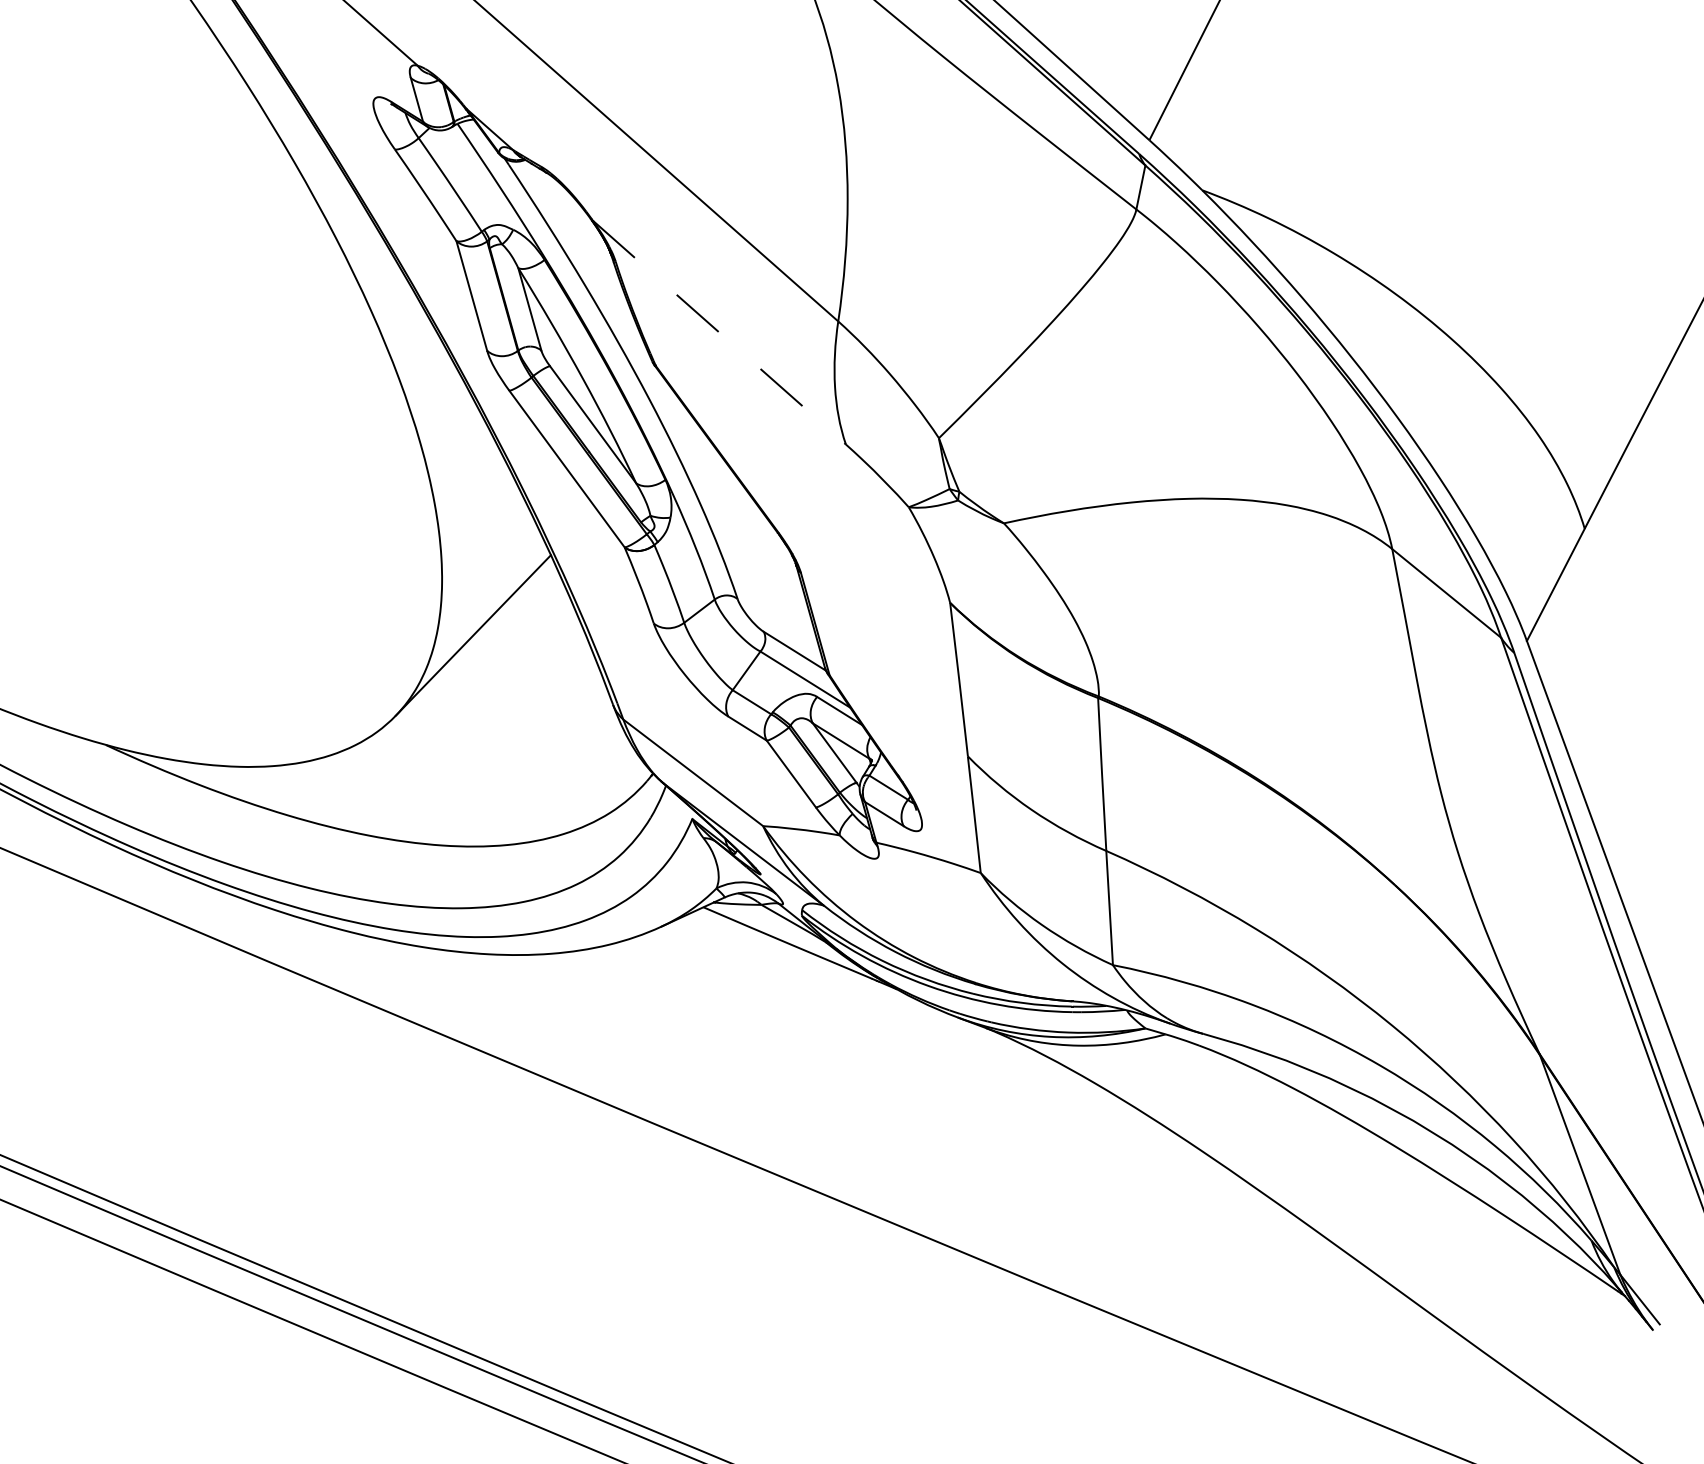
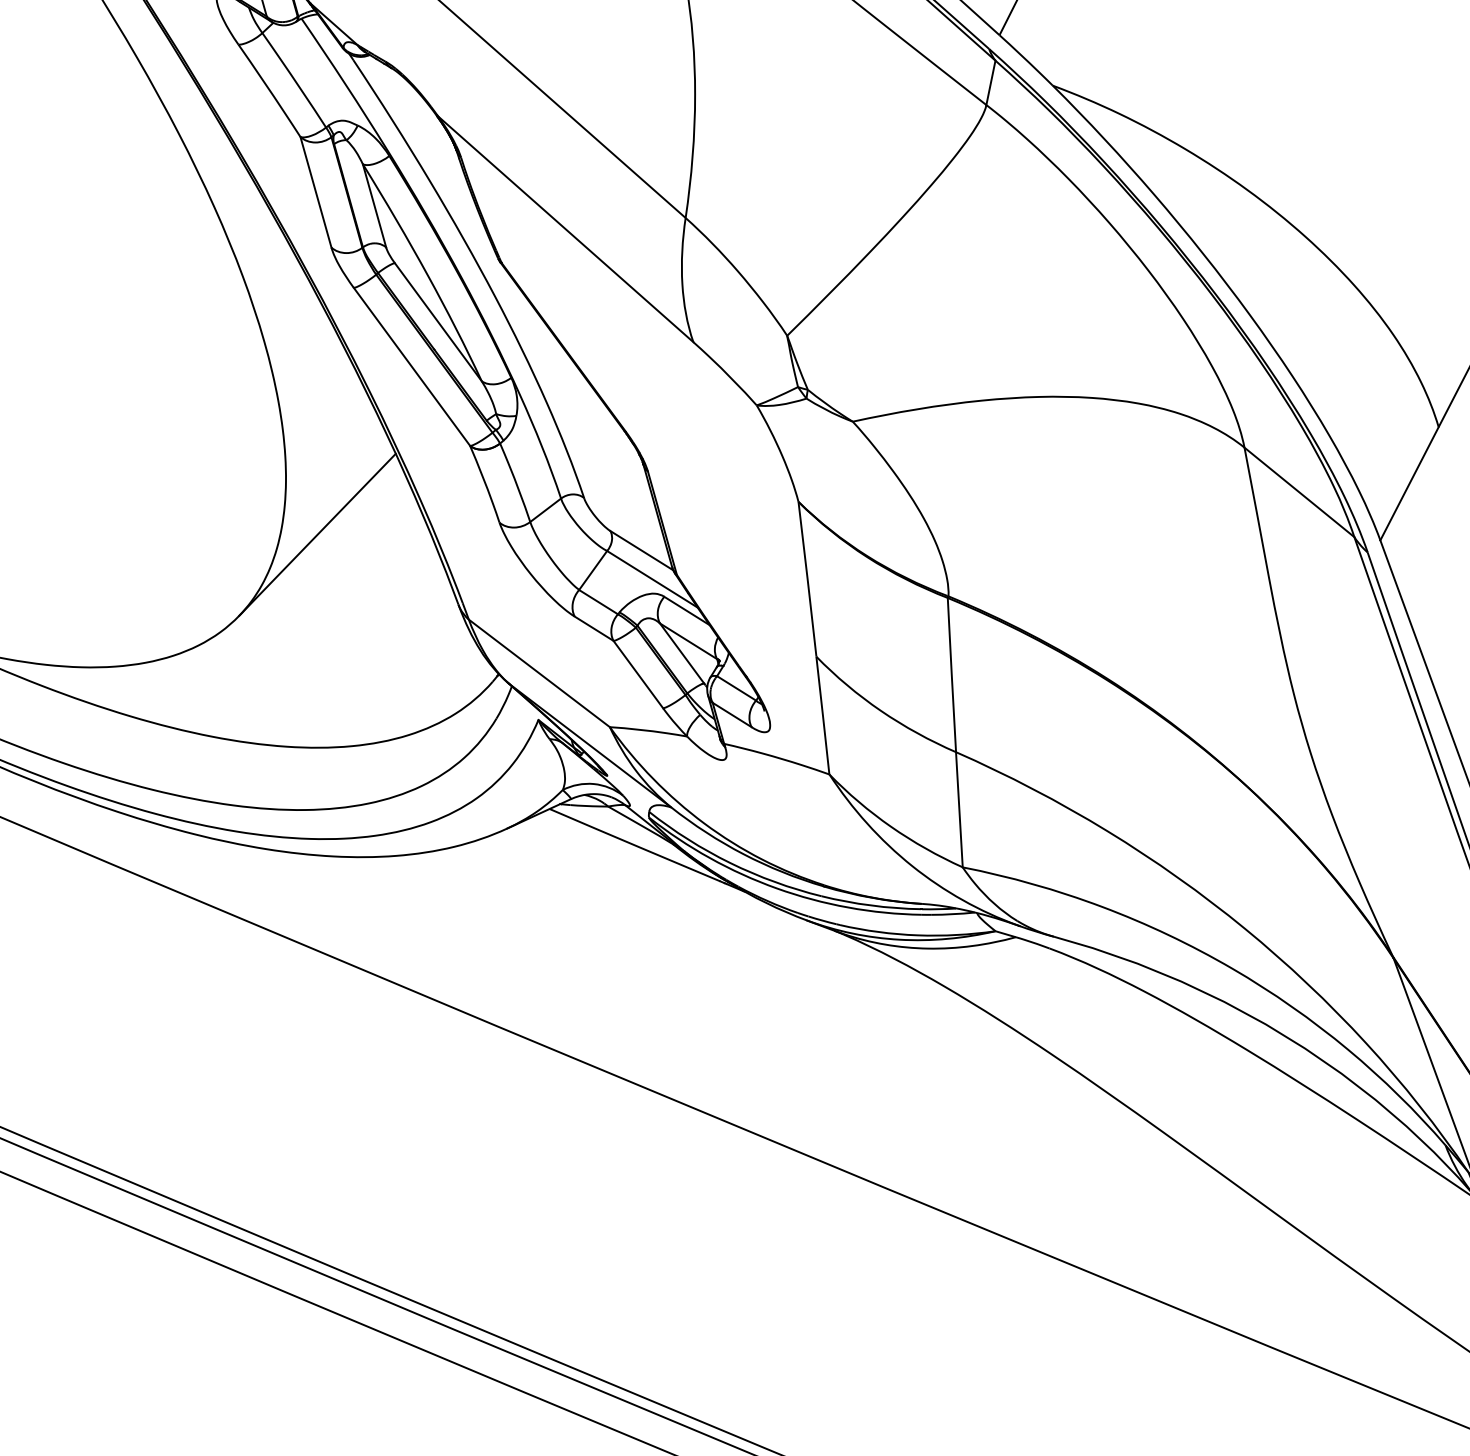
line: (719, 332) -> (565, 229), dashed -> solid

